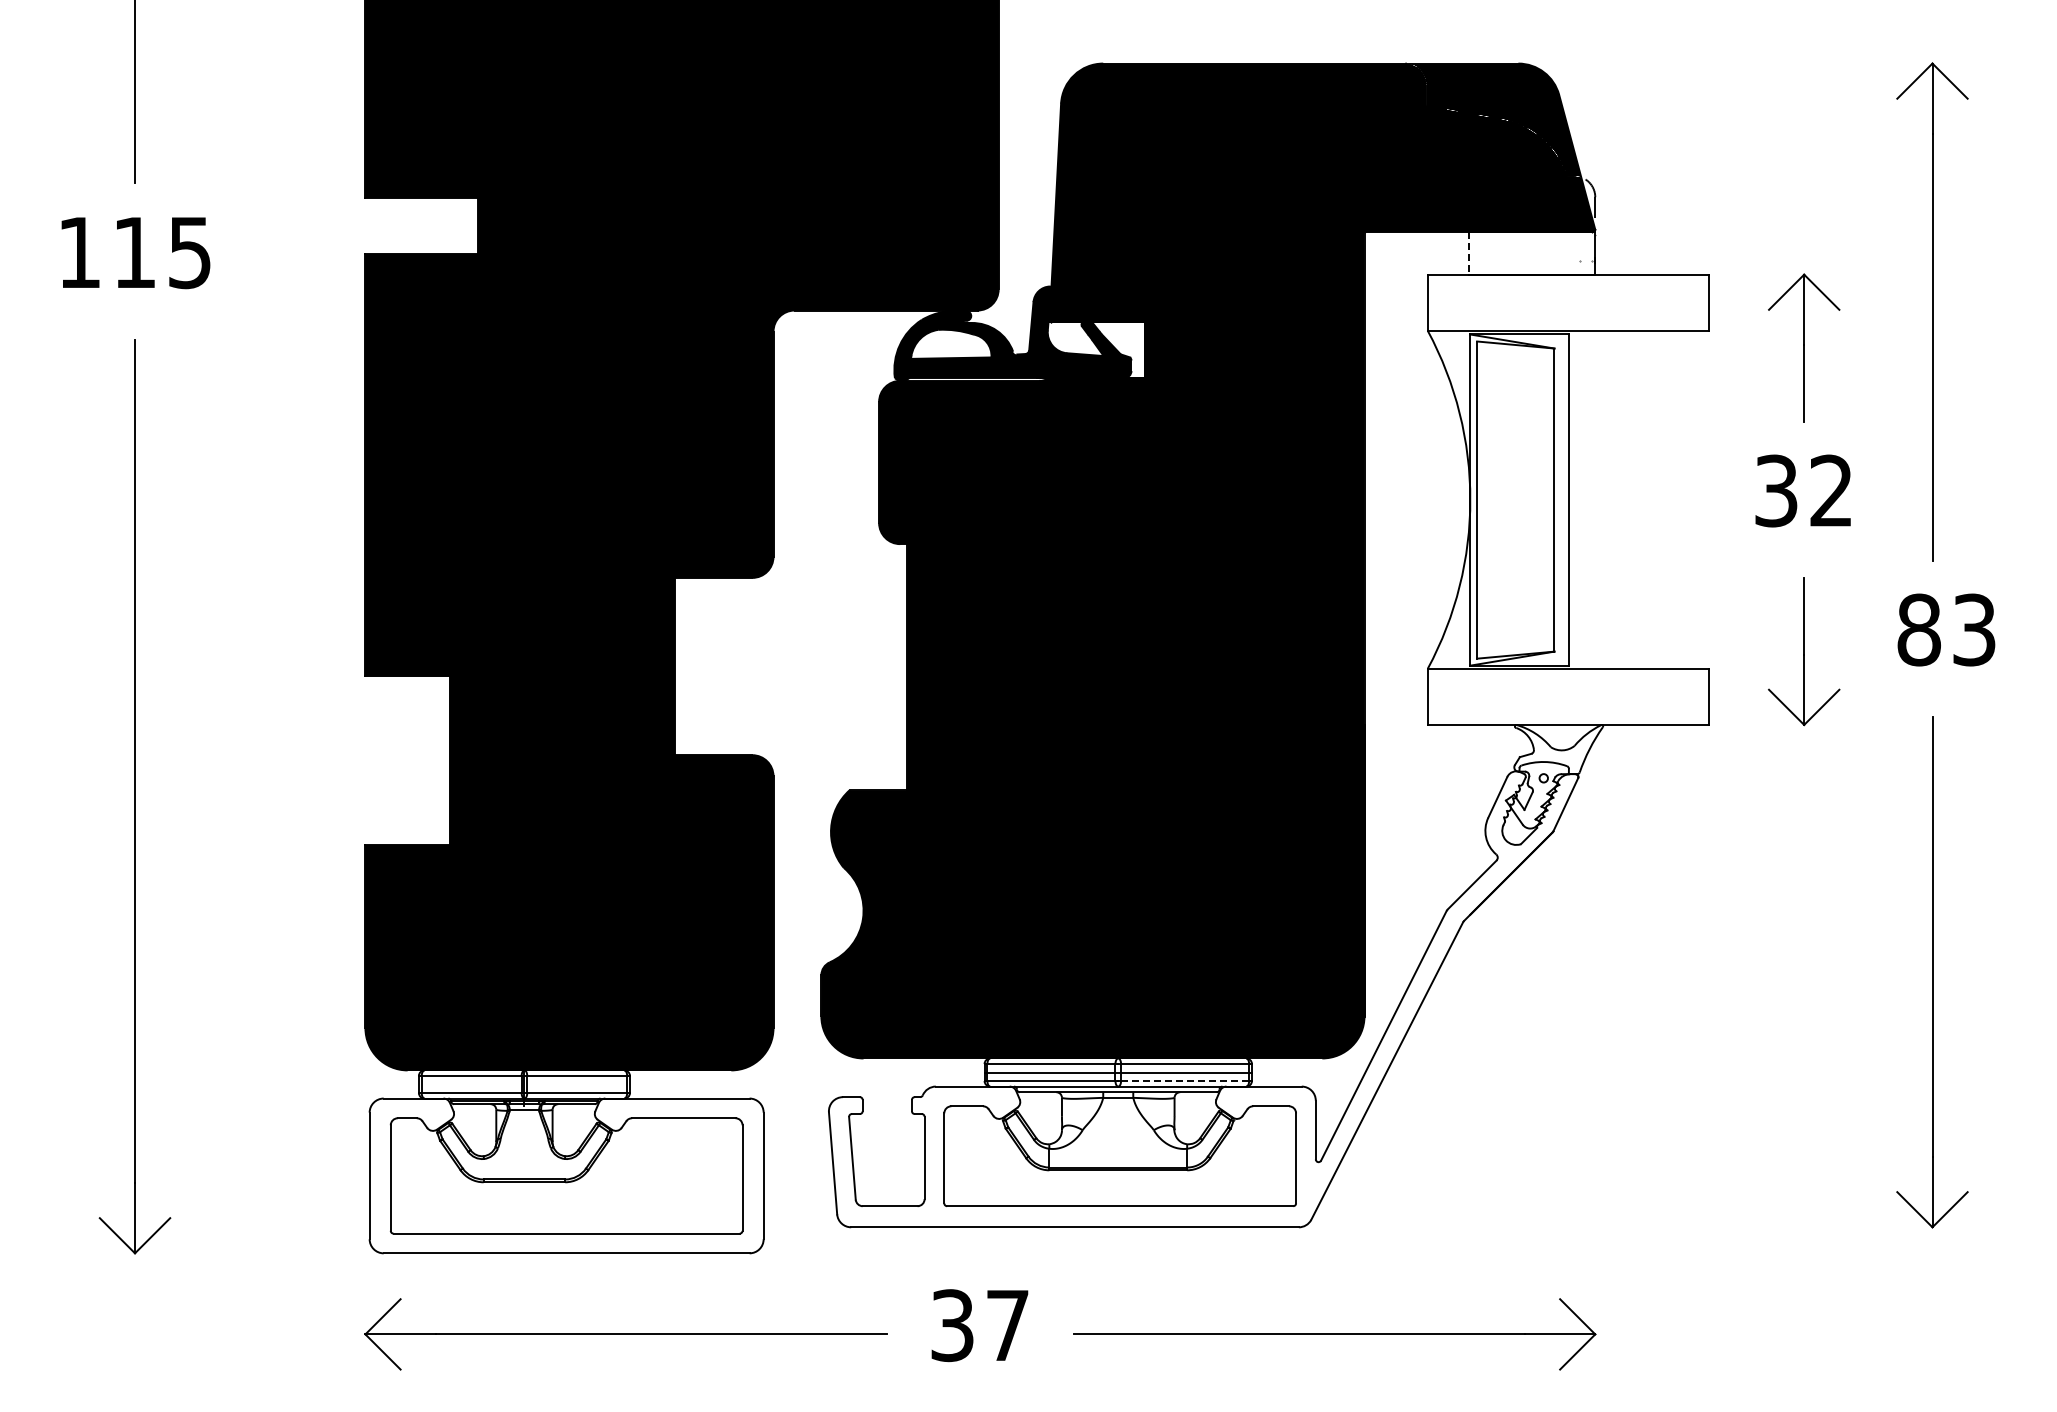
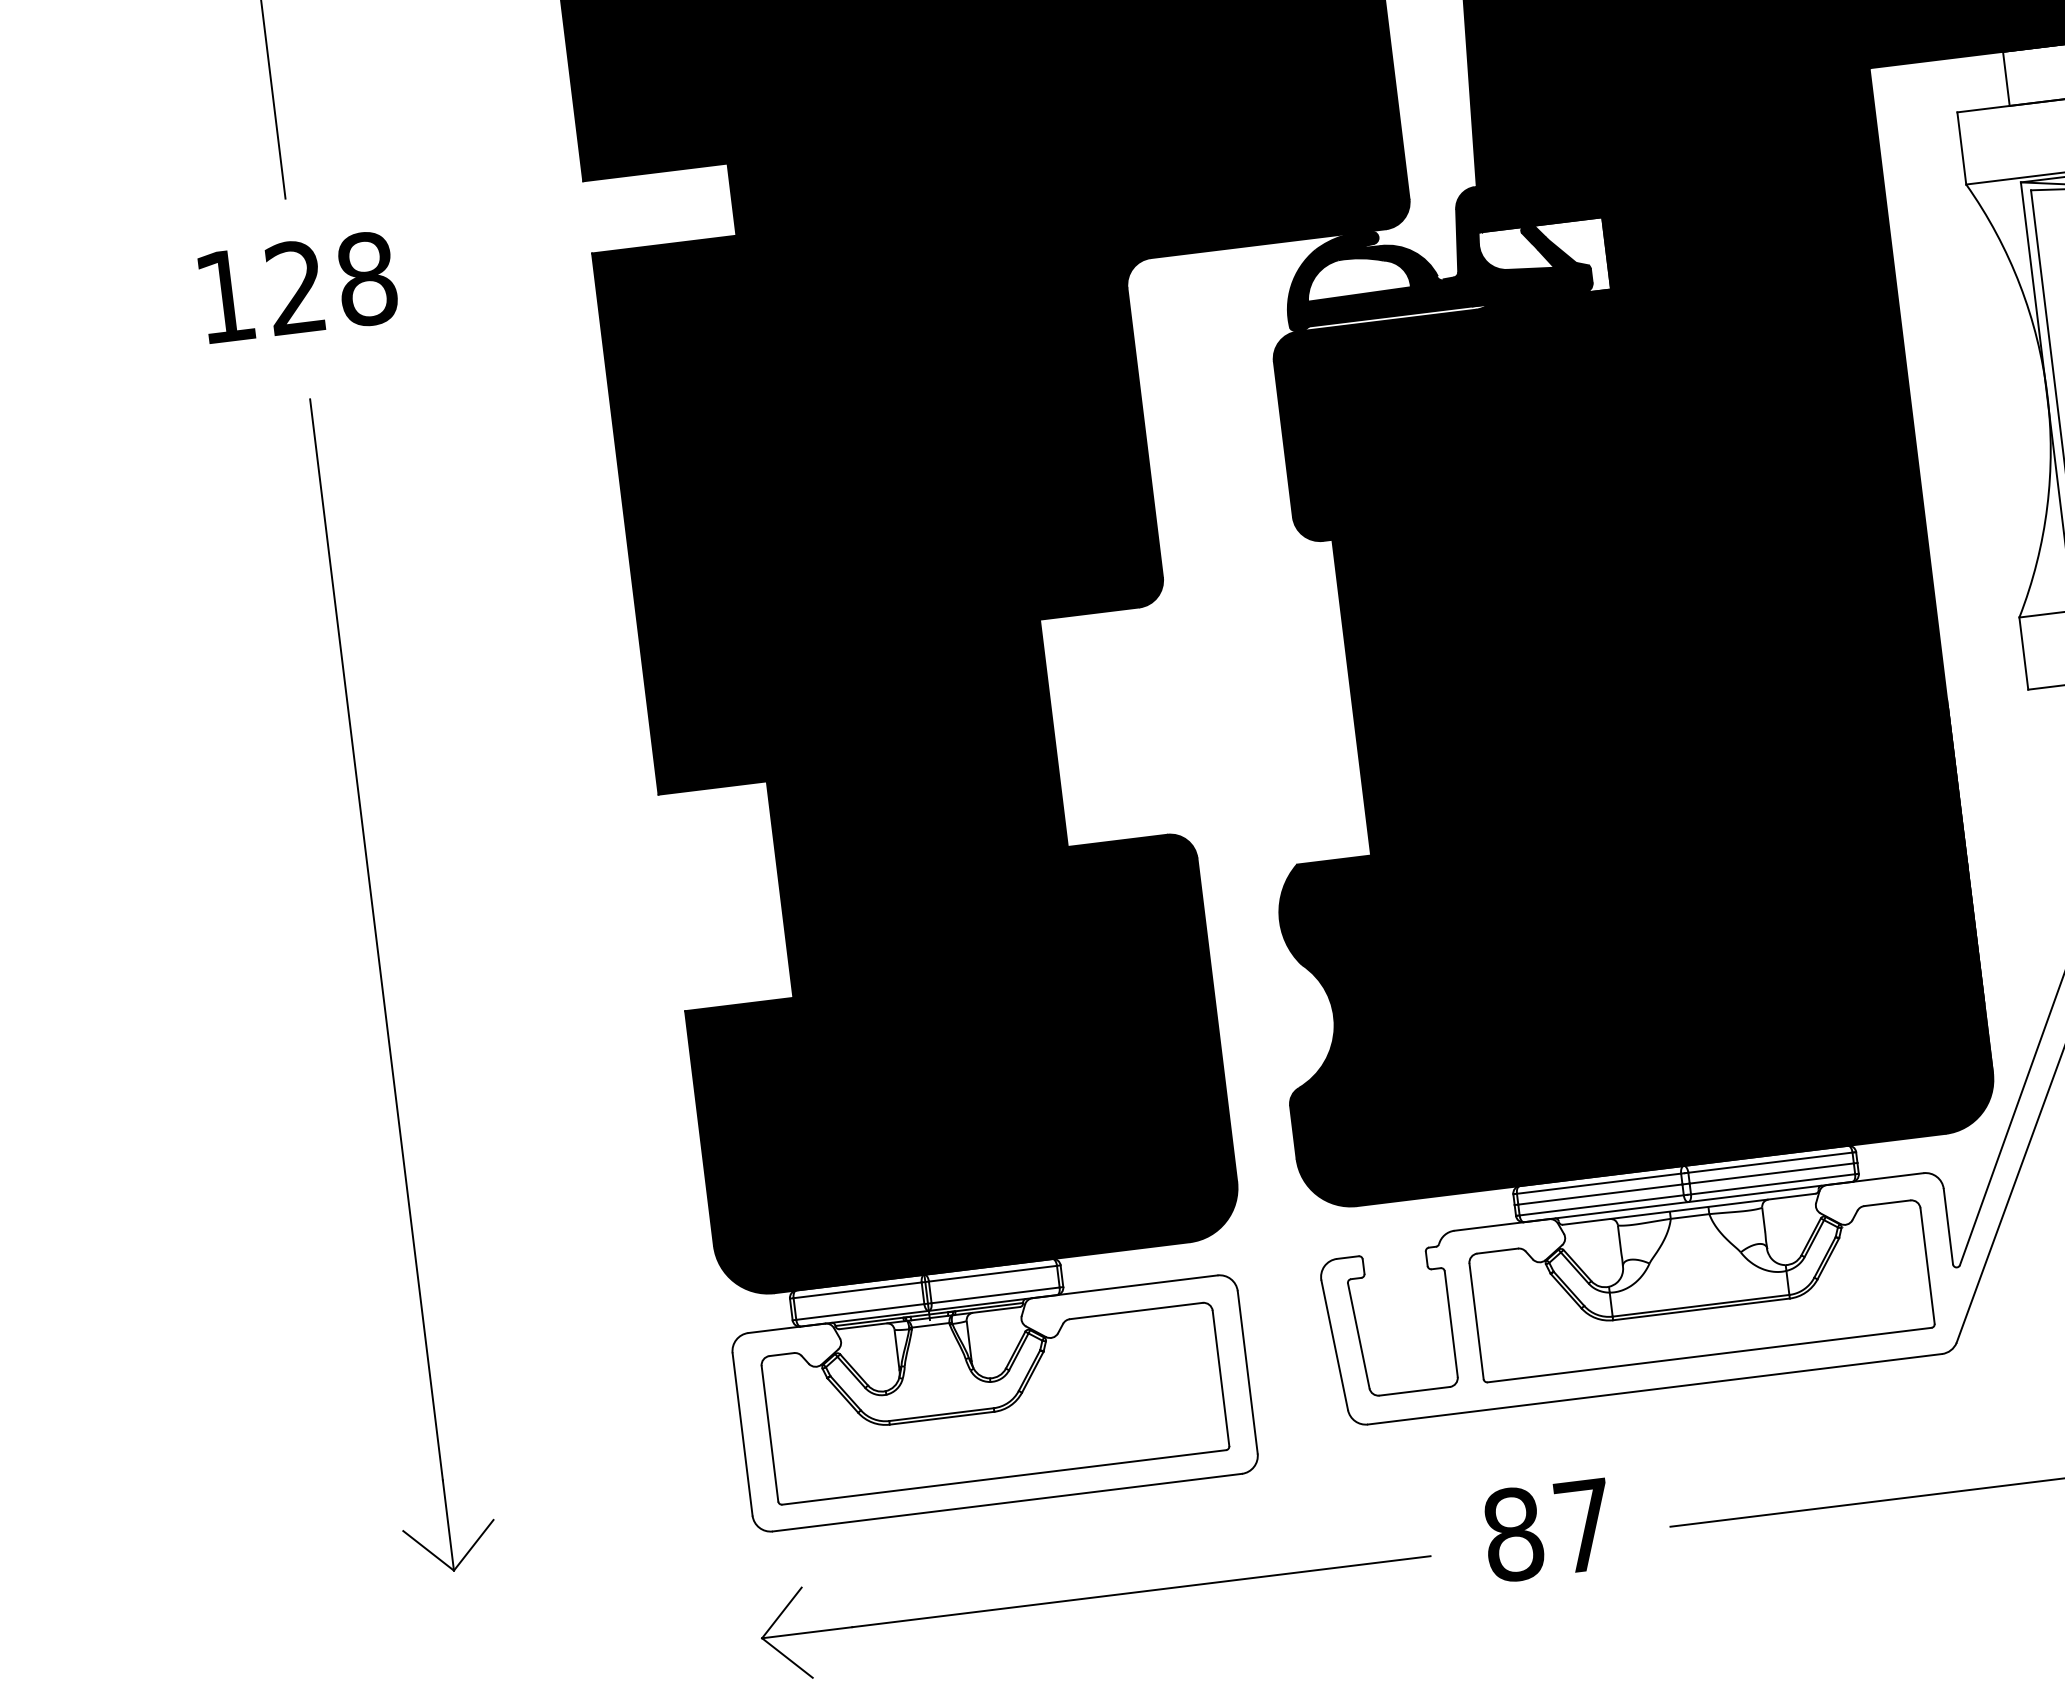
text: (162, 252) -> (331, 283), 115 -> 128
line: (1468, 254) -> (2006, 80), dashed -> solid
line: (1185, 1080) -> (1773, 1183), dashed -> solid
text: (952, 1325) -> (1513, 1534), 37 -> 87

